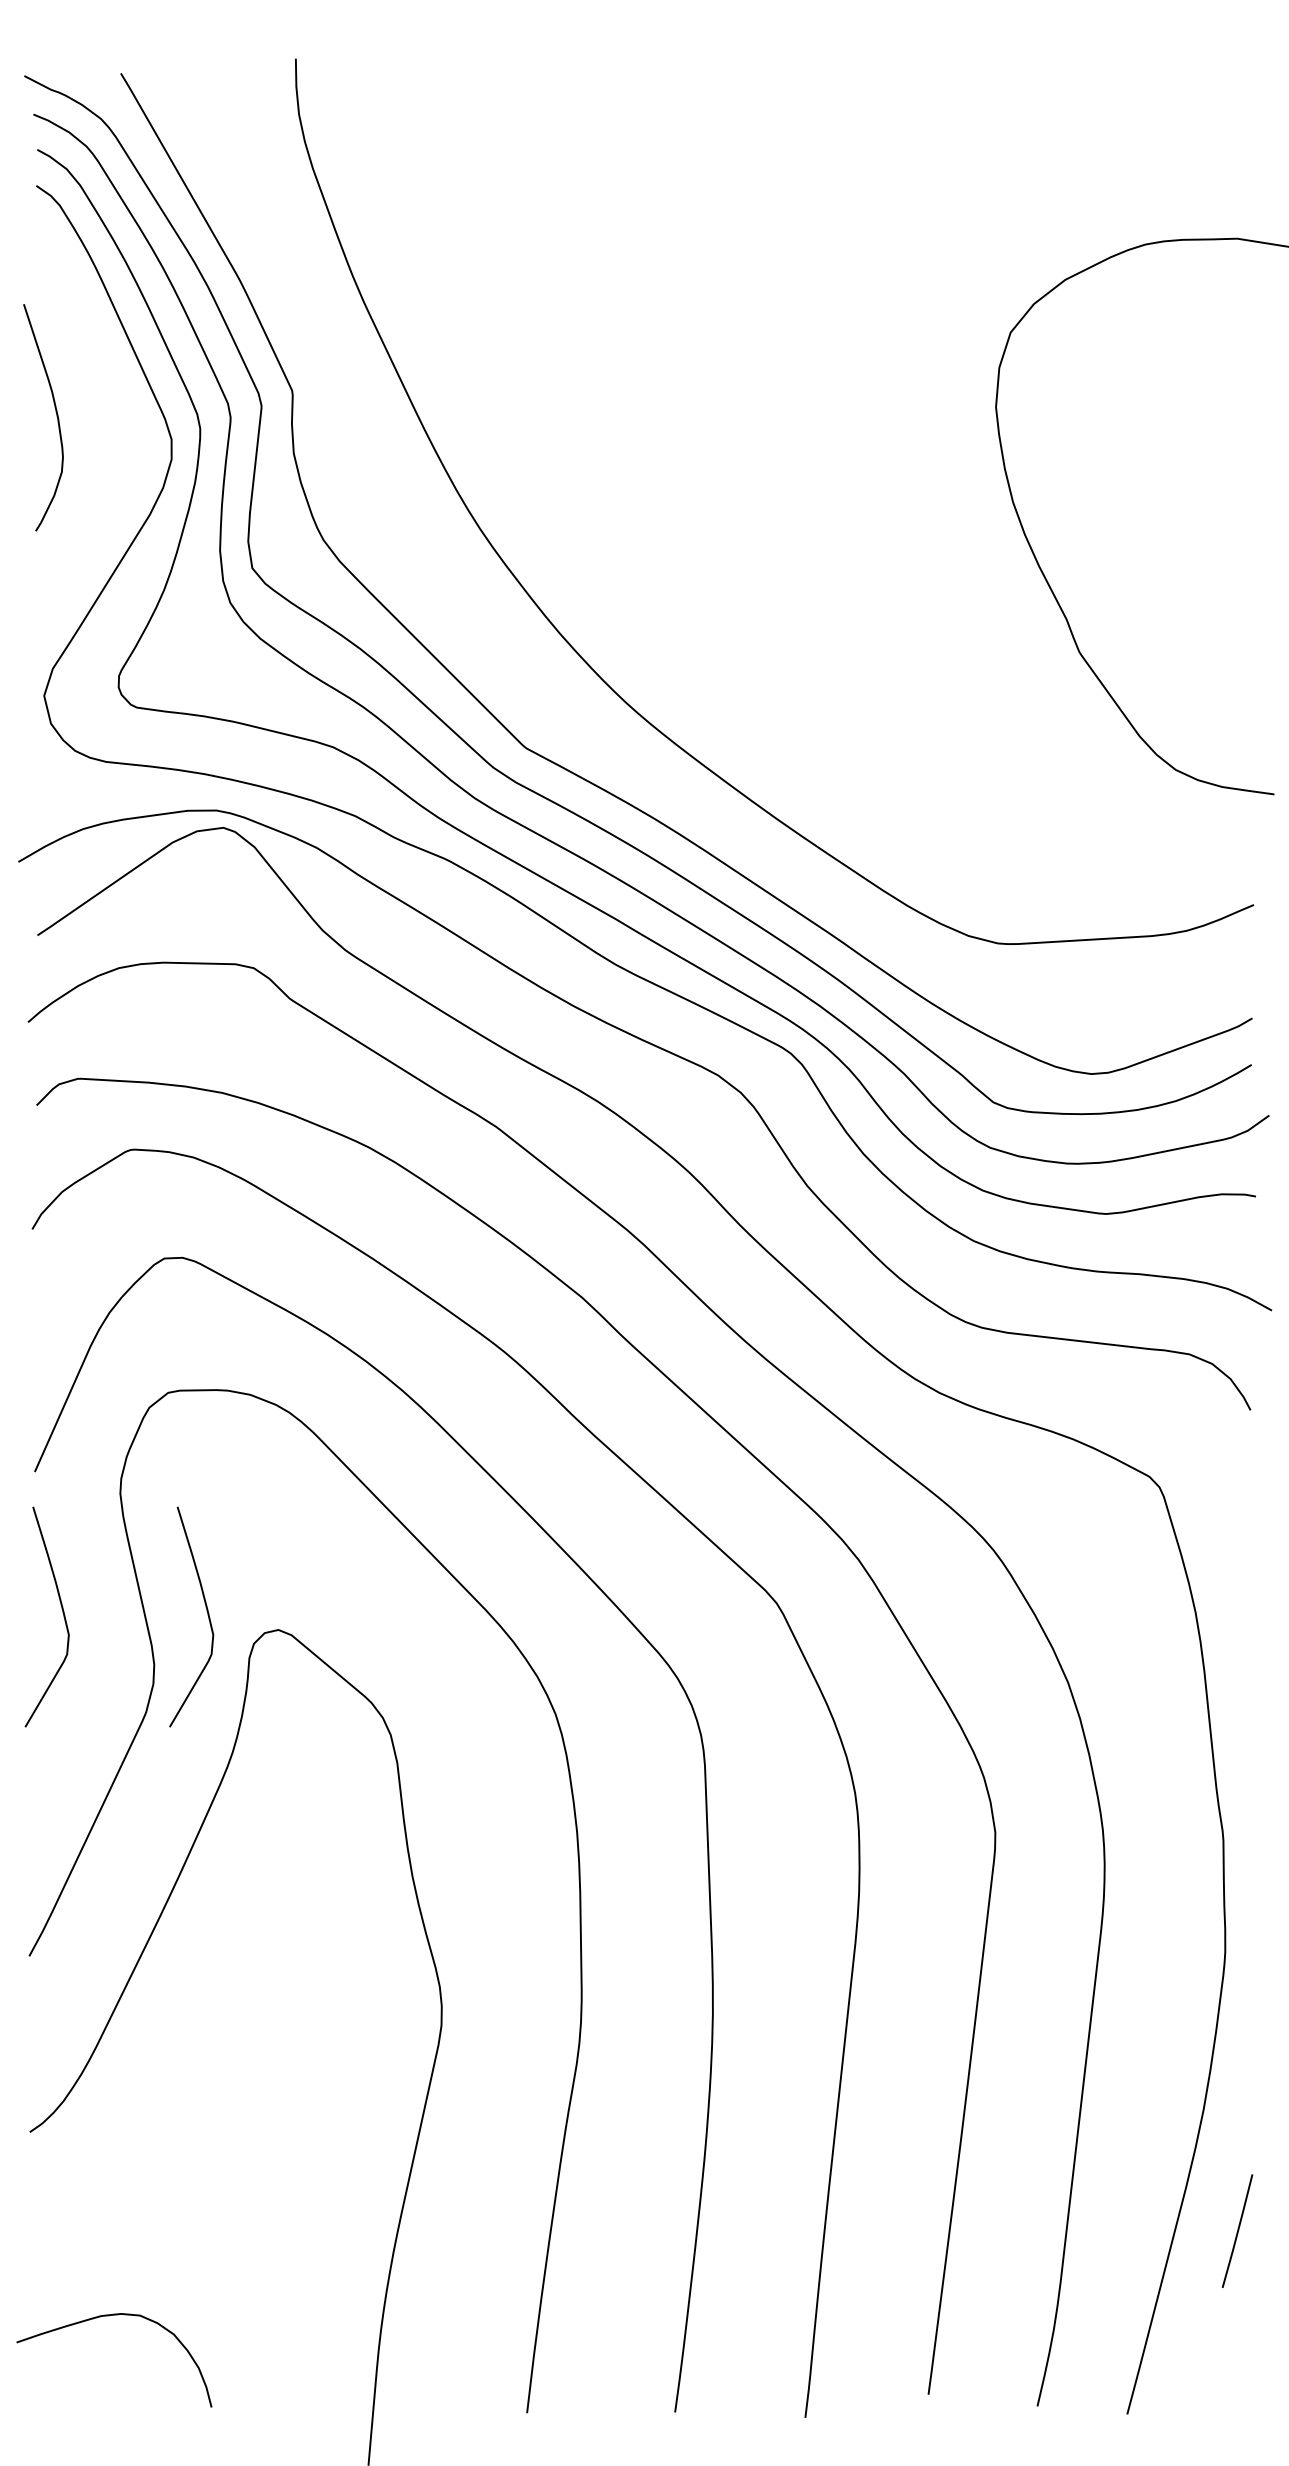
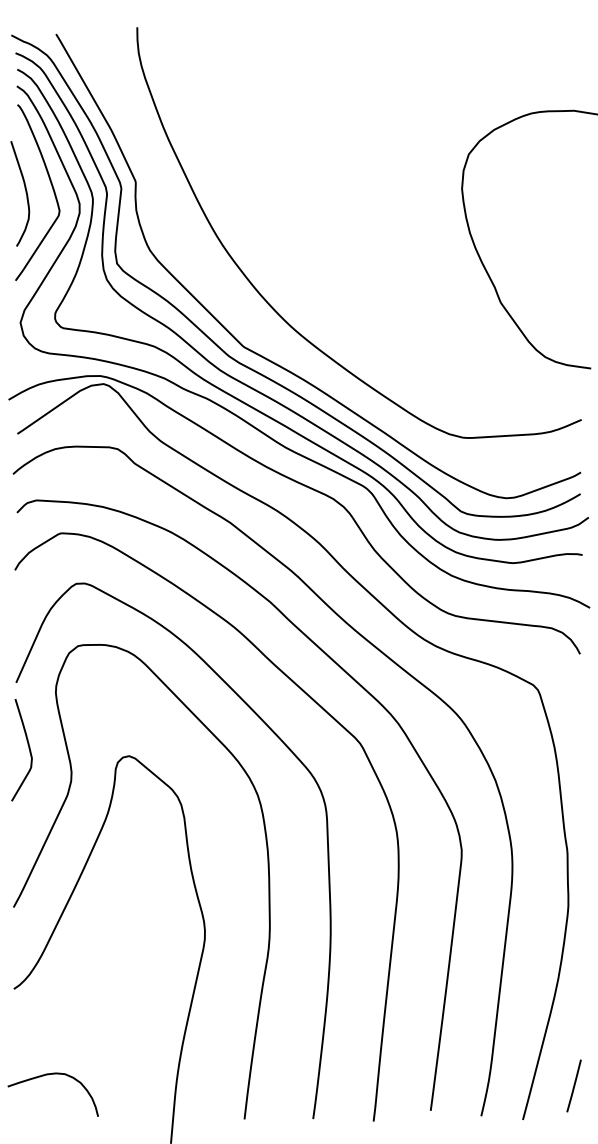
curve: (110, 401) -> (51, 186), added
curve: (205, 1613) -> (95, 748), removed
line: (1236, 2230) -> (573, 1085), moved

